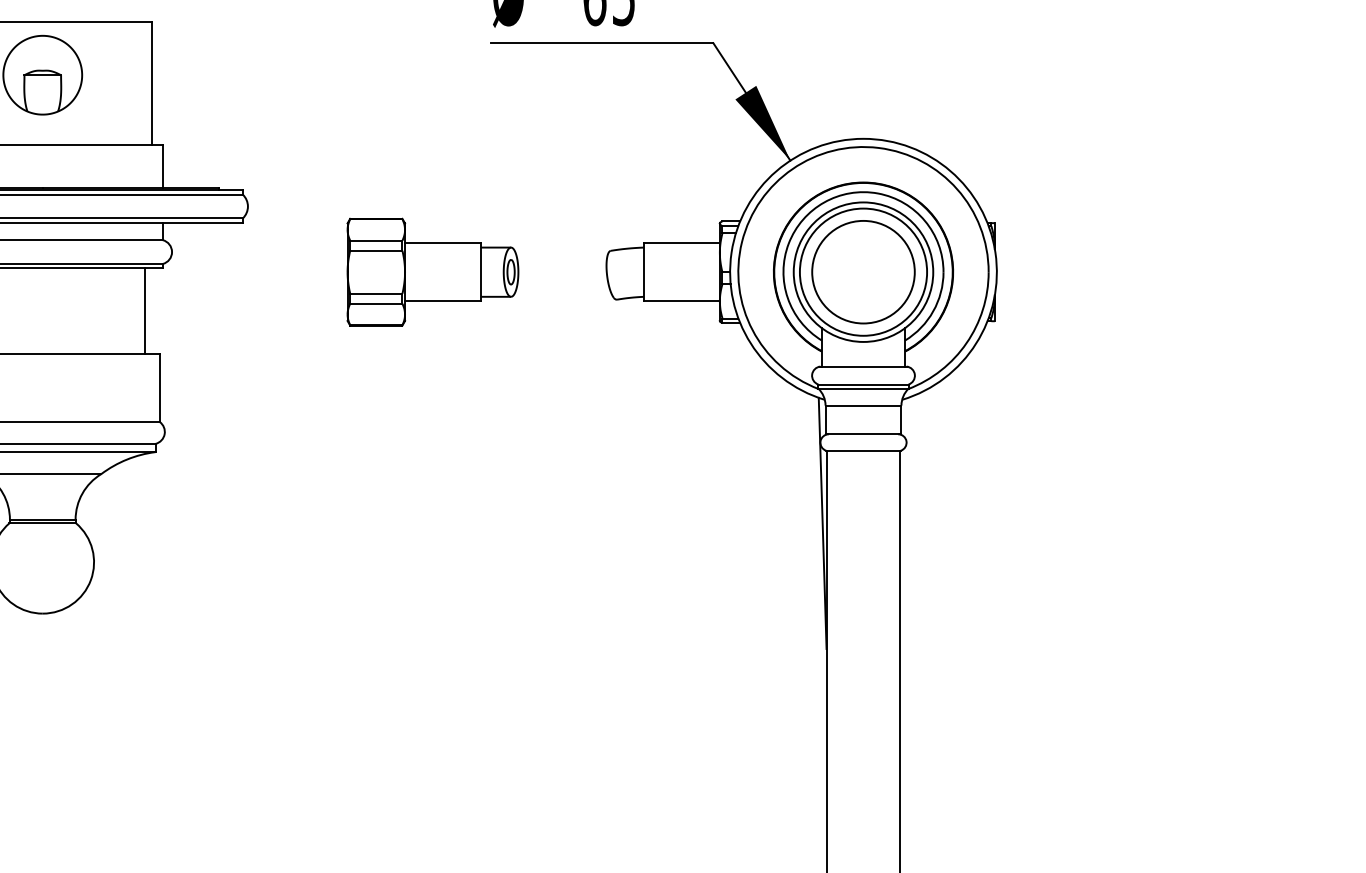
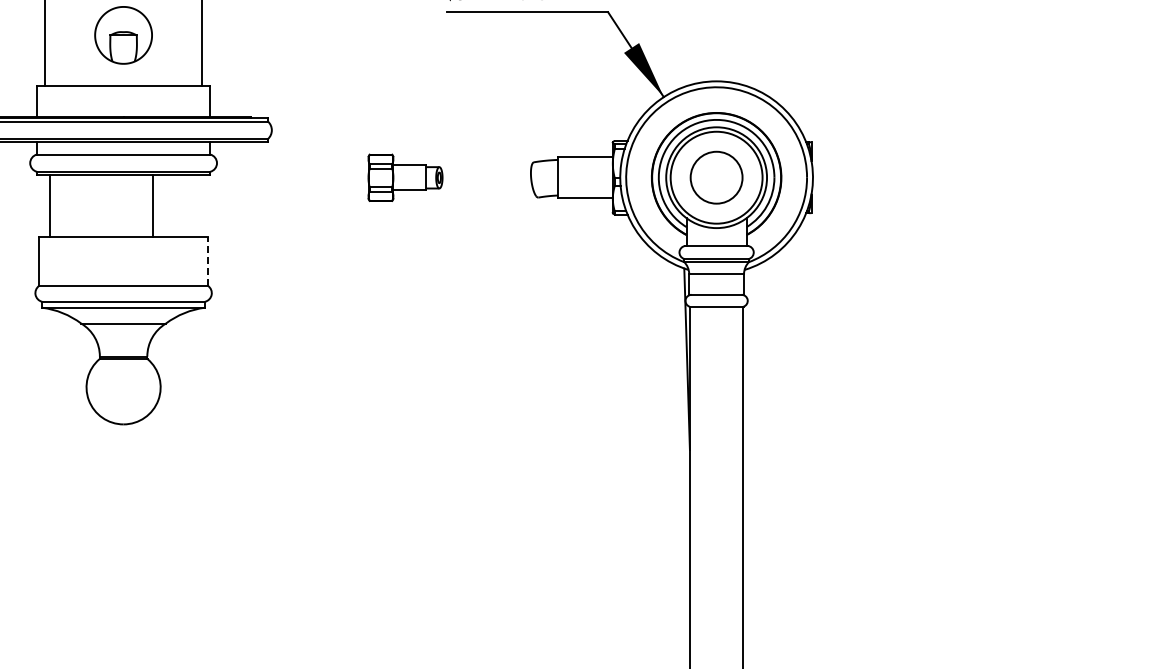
part: (432, 271) -> (405, 177), size x0.6
circle: (863, 271) -> (716, 177), size x0.7
line: (145, 310) -> (153, 205), moved
line: (160, 386) -> (208, 260), solid -> dashed

